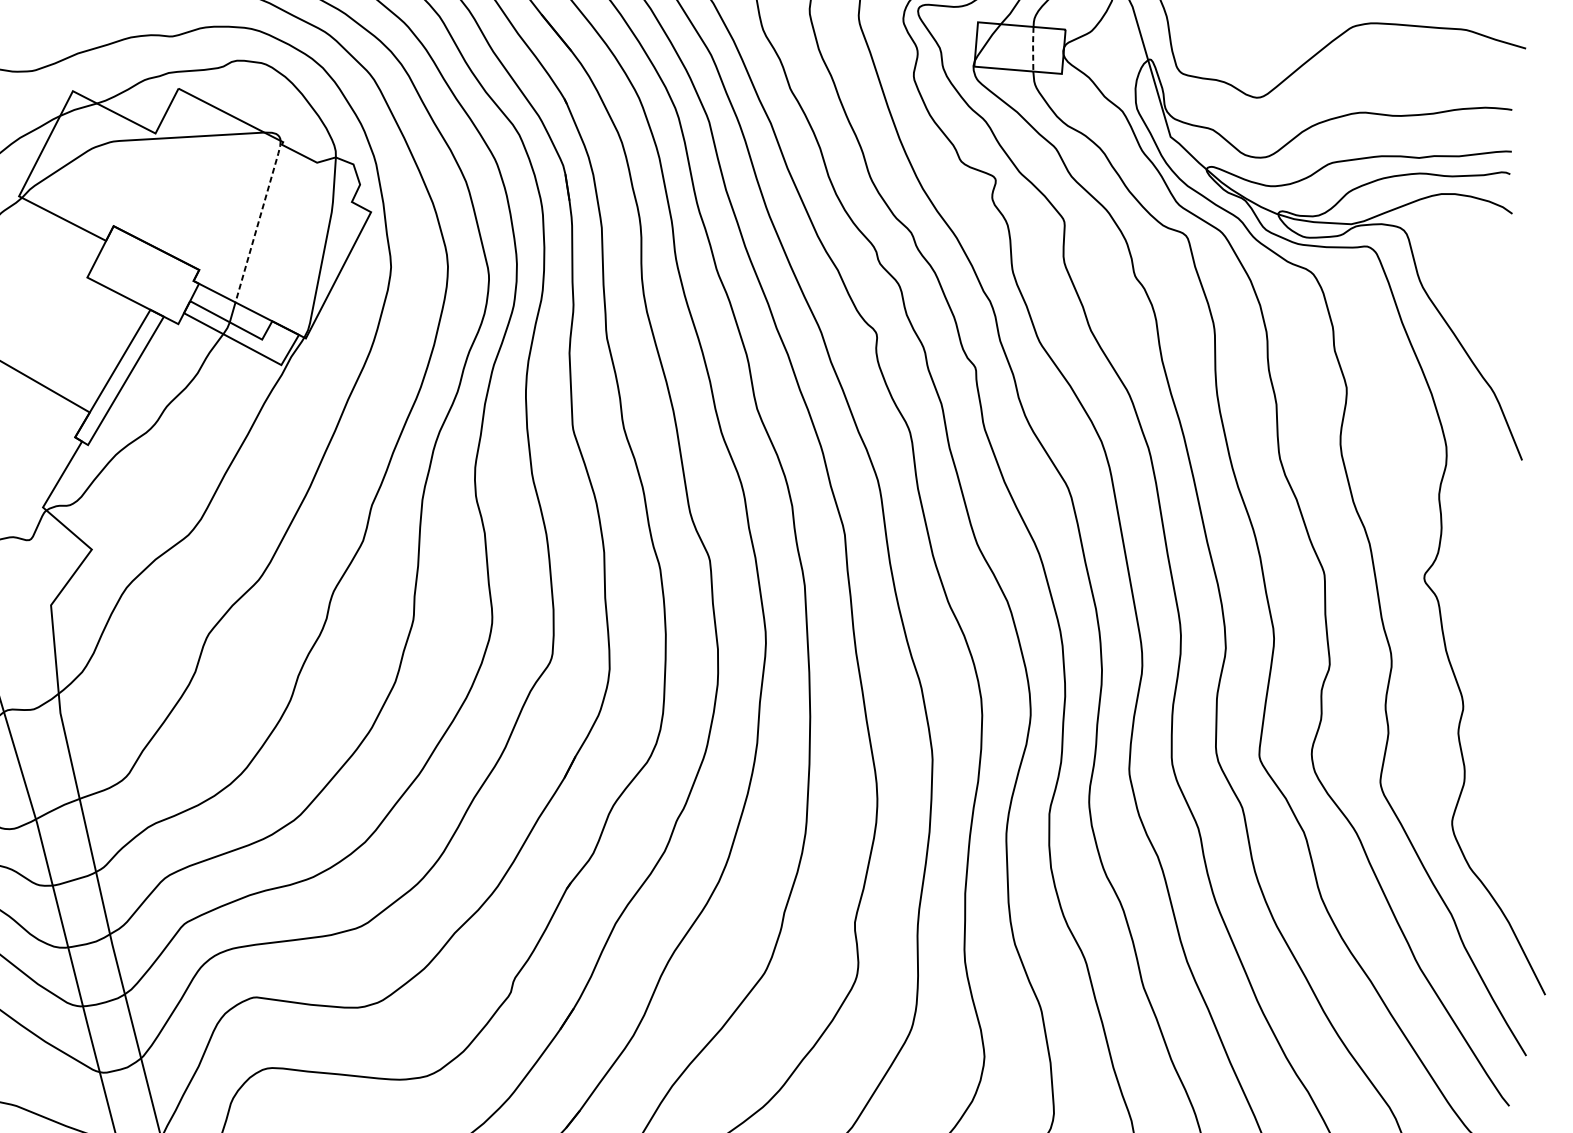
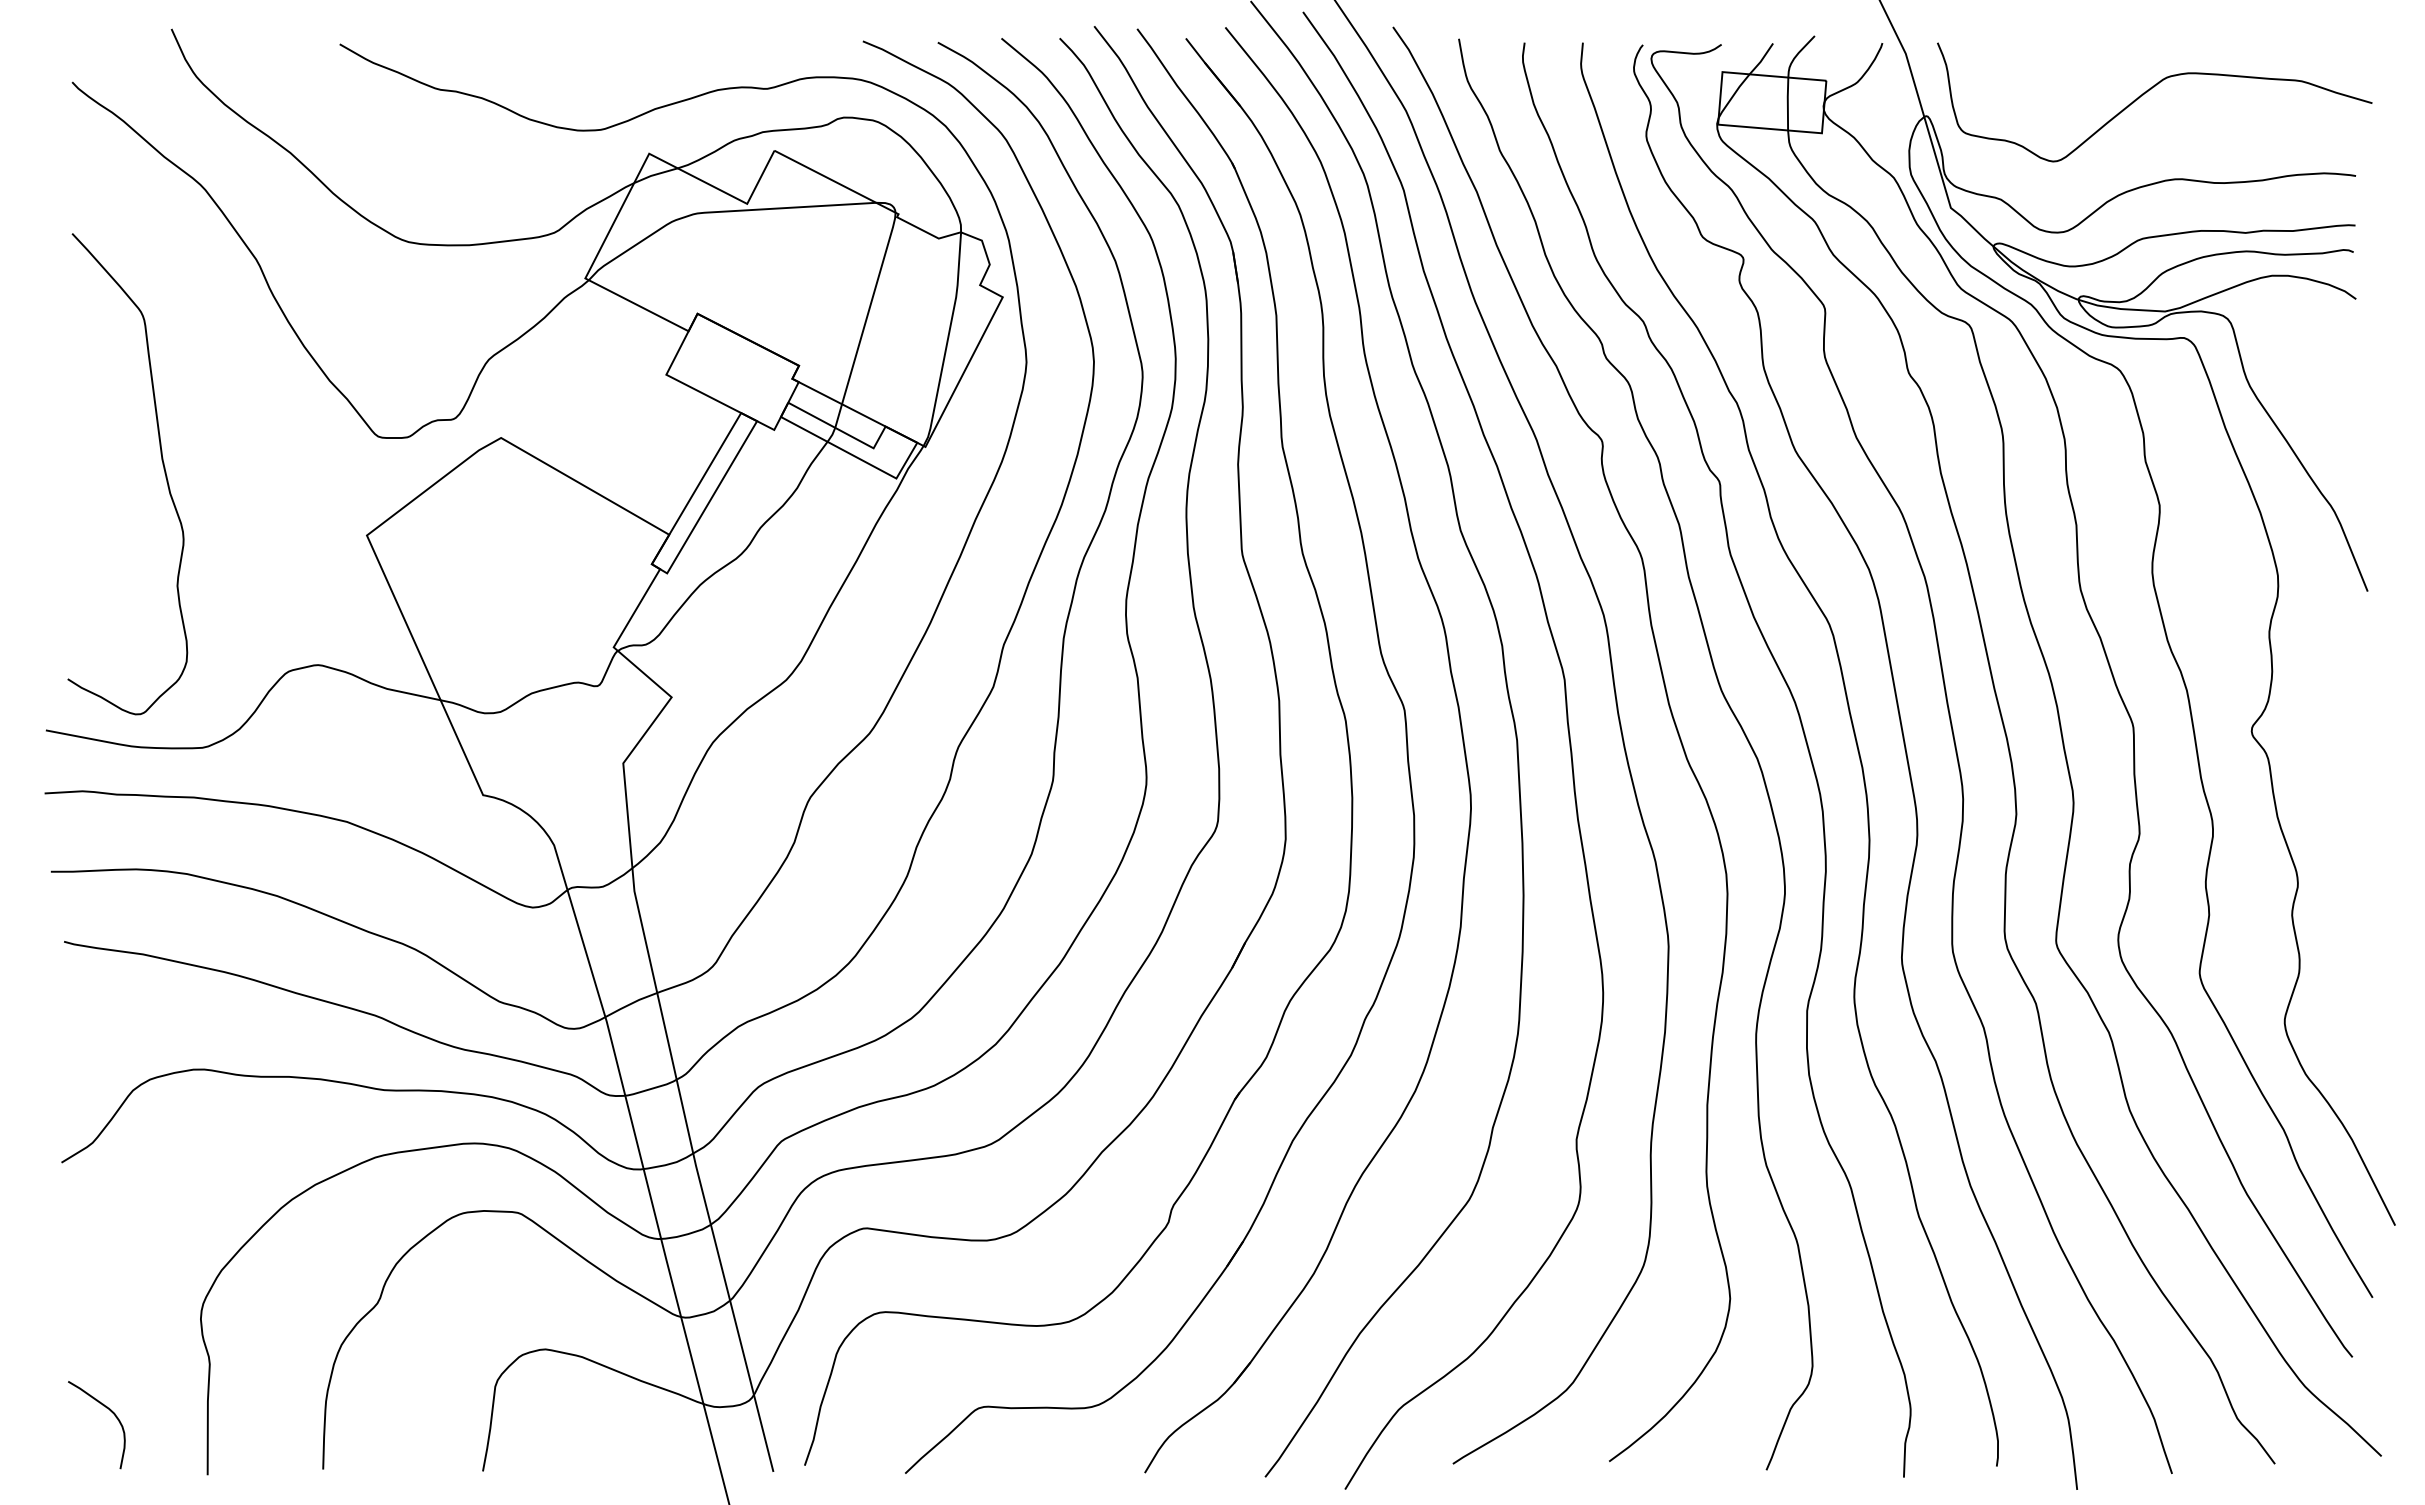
line: (1032, 48) -> (1787, 103), dashed -> solid
line: (258, 220) -> (869, 307), dashed -> solid

